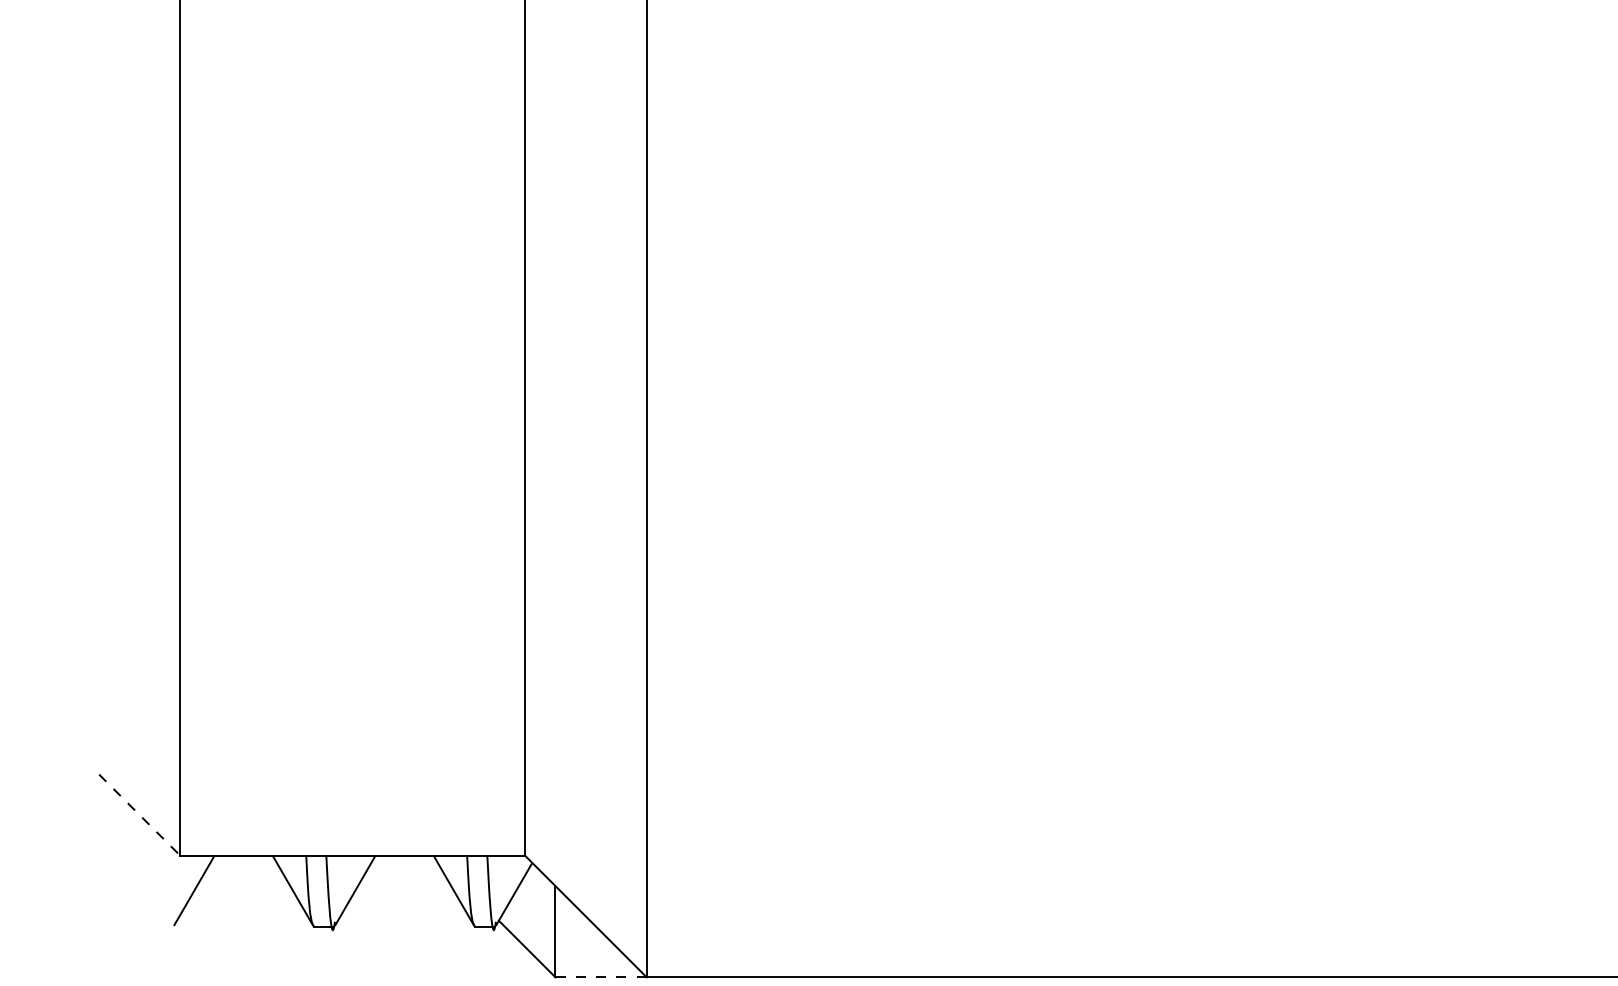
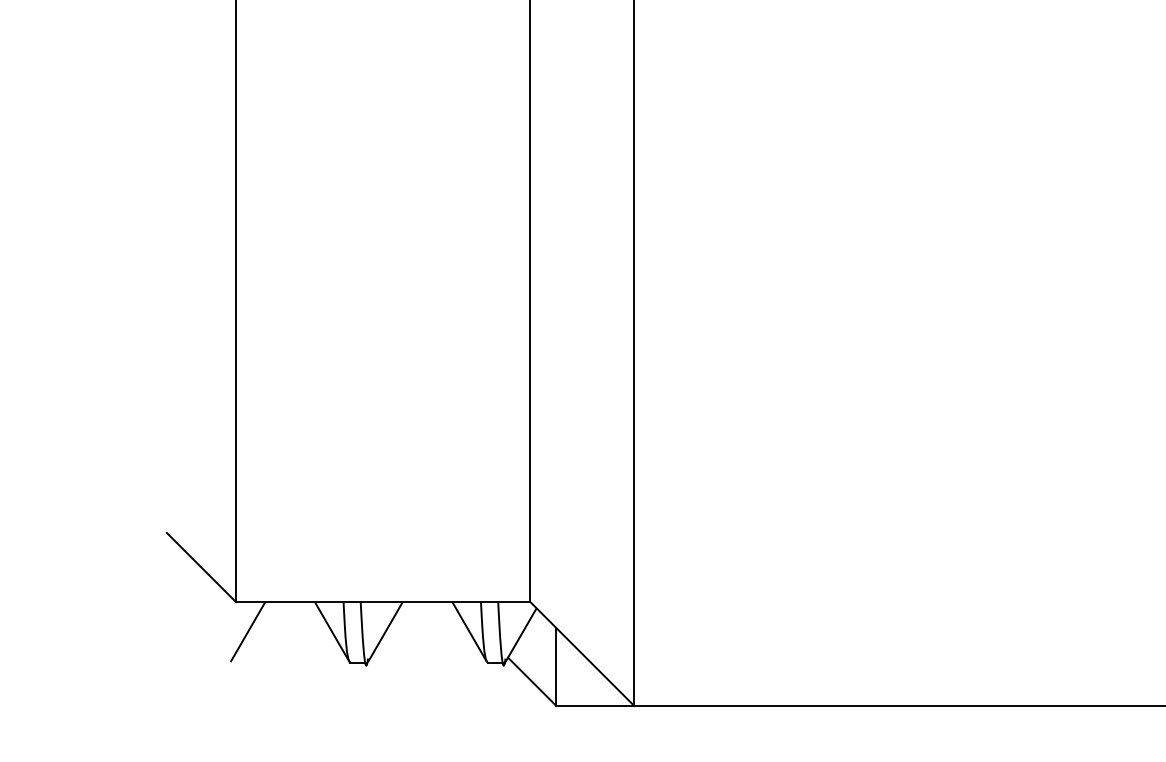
line: (140, 815) -> (202, 567), dashed -> solid
line: (601, 977) -> (595, 706), dashed -> solid

